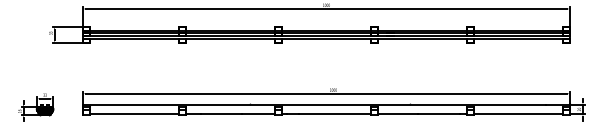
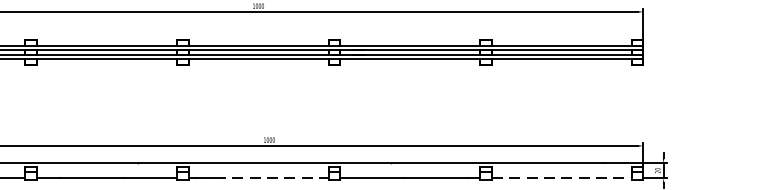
line: (335, 114) -> (272, 178), solid -> dashed
line: (518, 114) -> (561, 178), solid -> dashed

